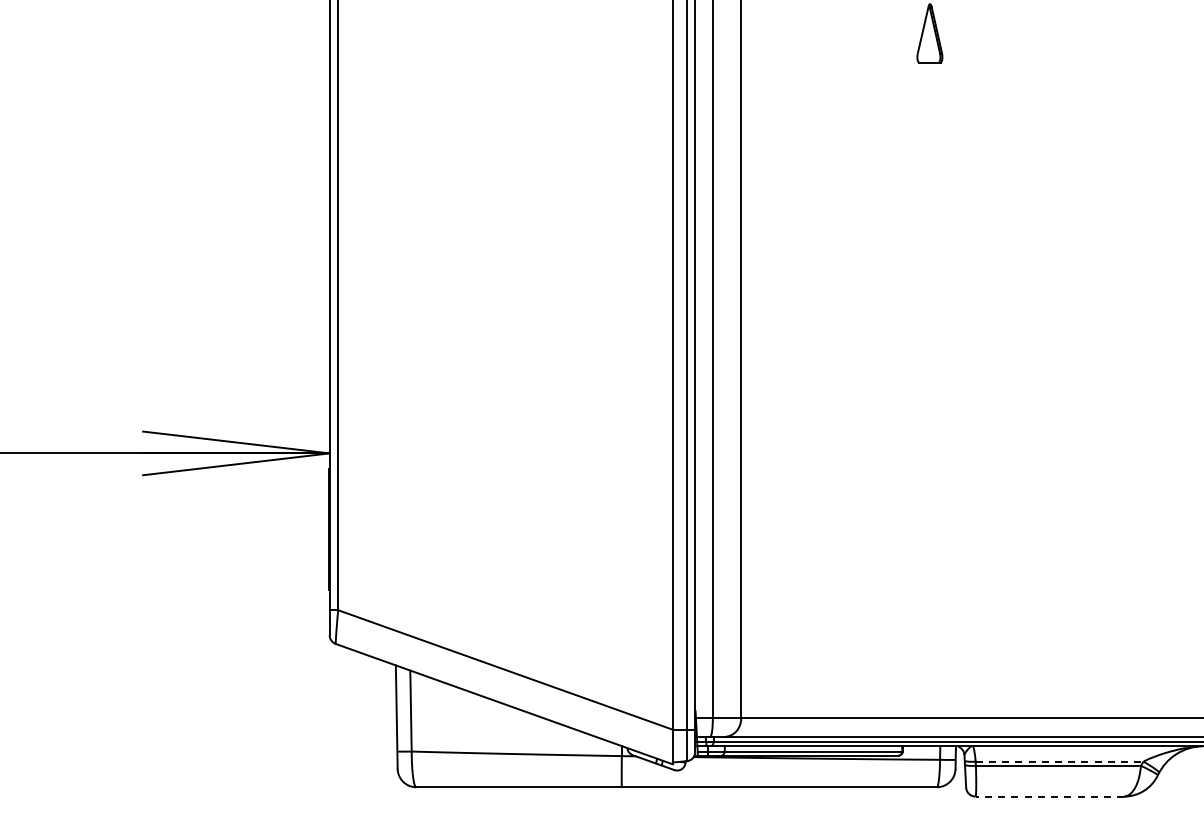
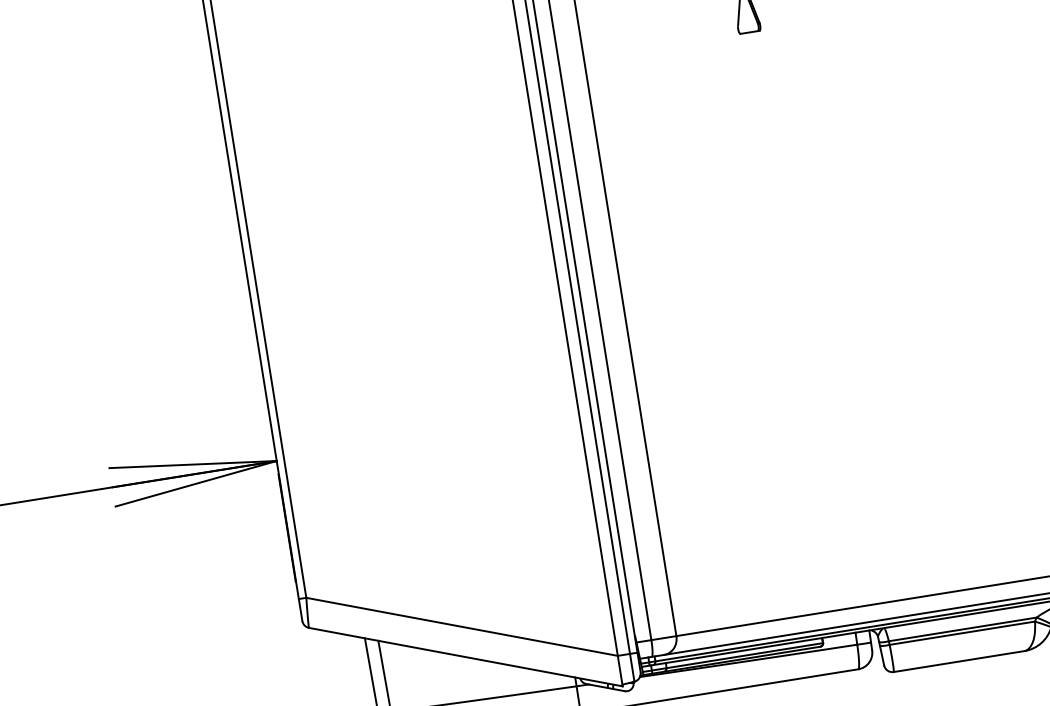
line: (1059, 761) -> (962, 629), dashed -> solid
line: (1049, 796) -> (958, 661), dashed -> solid

